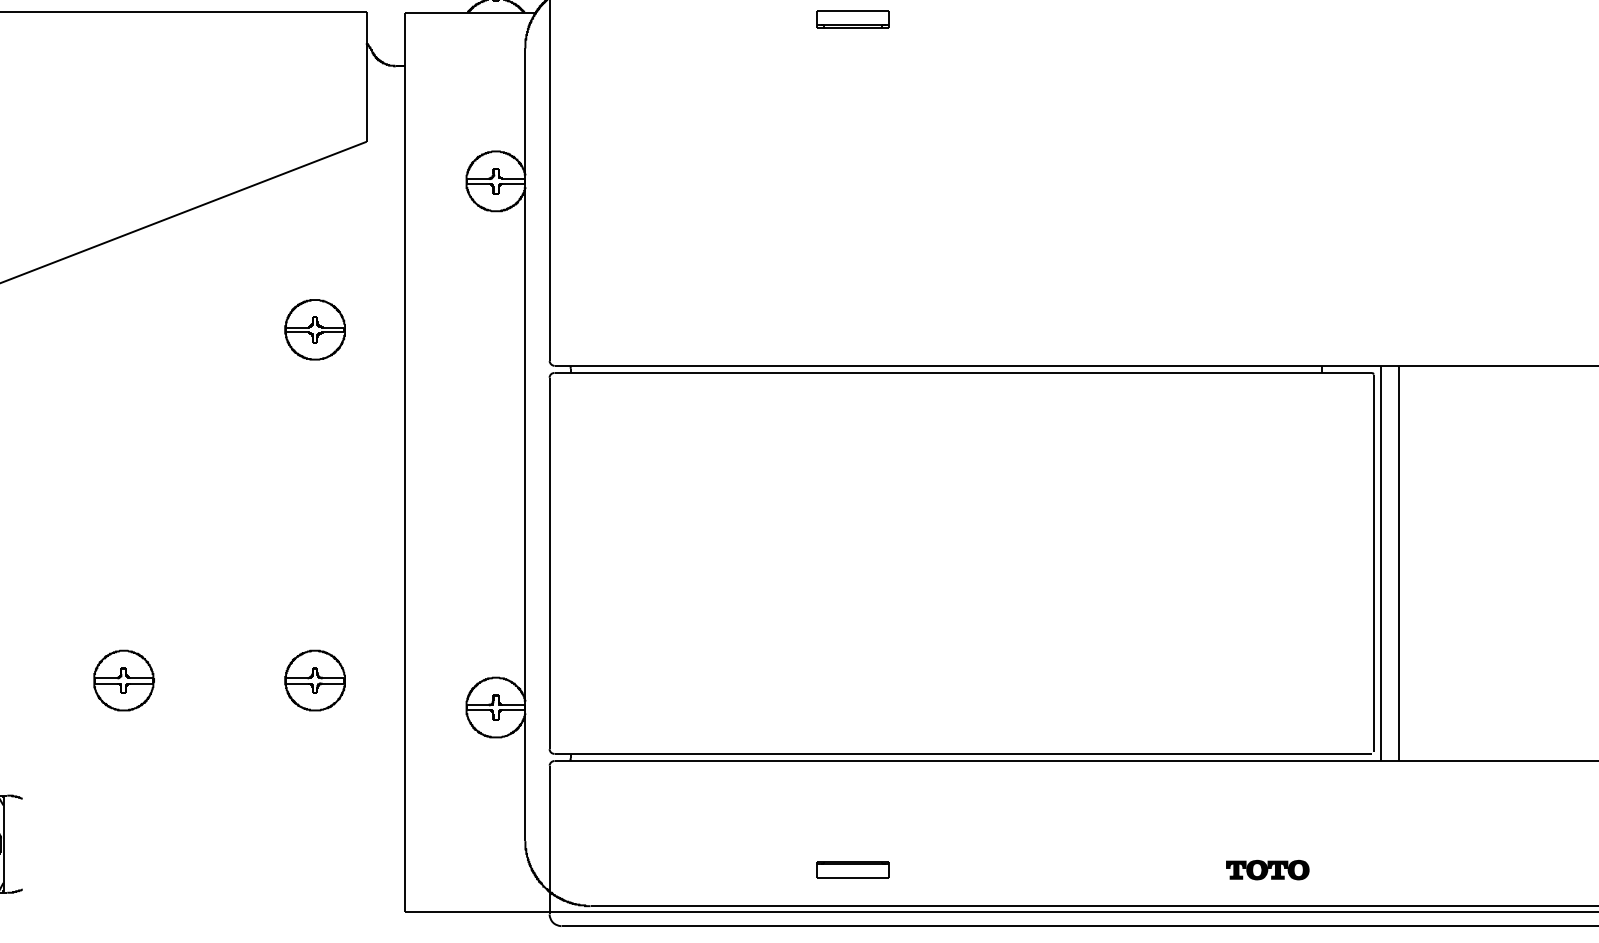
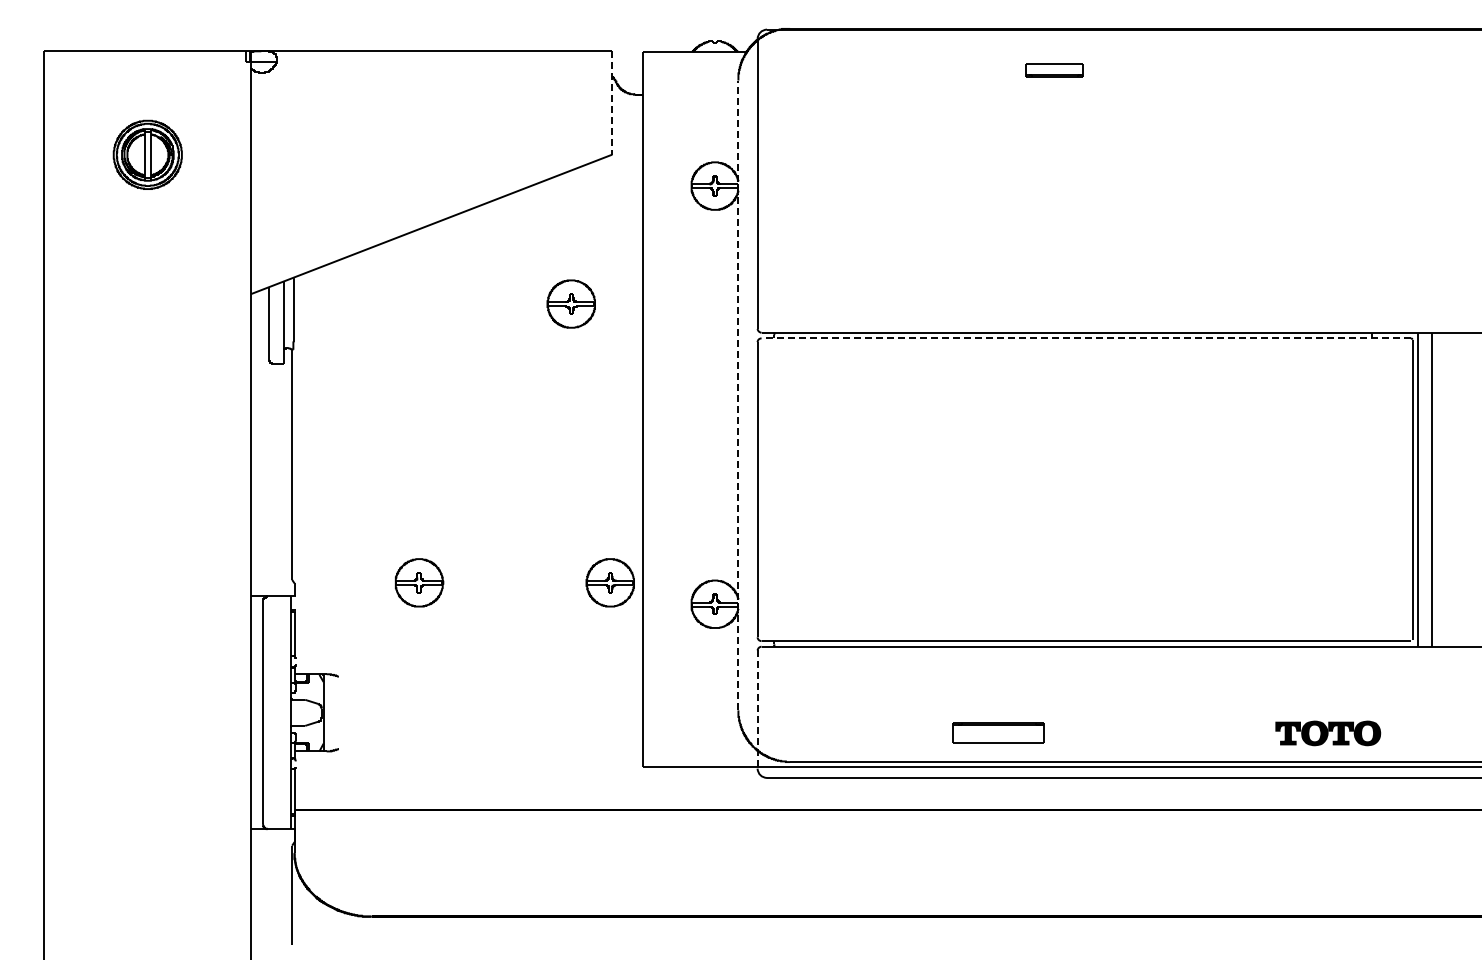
part: (852, 19) -> (1054, 70), moved
line: (366, 76) -> (612, 102), solid -> dashed
line: (963, 373) -> (1086, 338), solid -> dashed
line: (525, 444) -> (738, 395), solid -> dashed
part: (314, 680) -> (609, 582), moved
line: (549, 841) -> (757, 710), solid -> dashed
part: (852, 870) -> (998, 733), size x1.6
part: (1268, 870) -> (1328, 733), size x1.6

